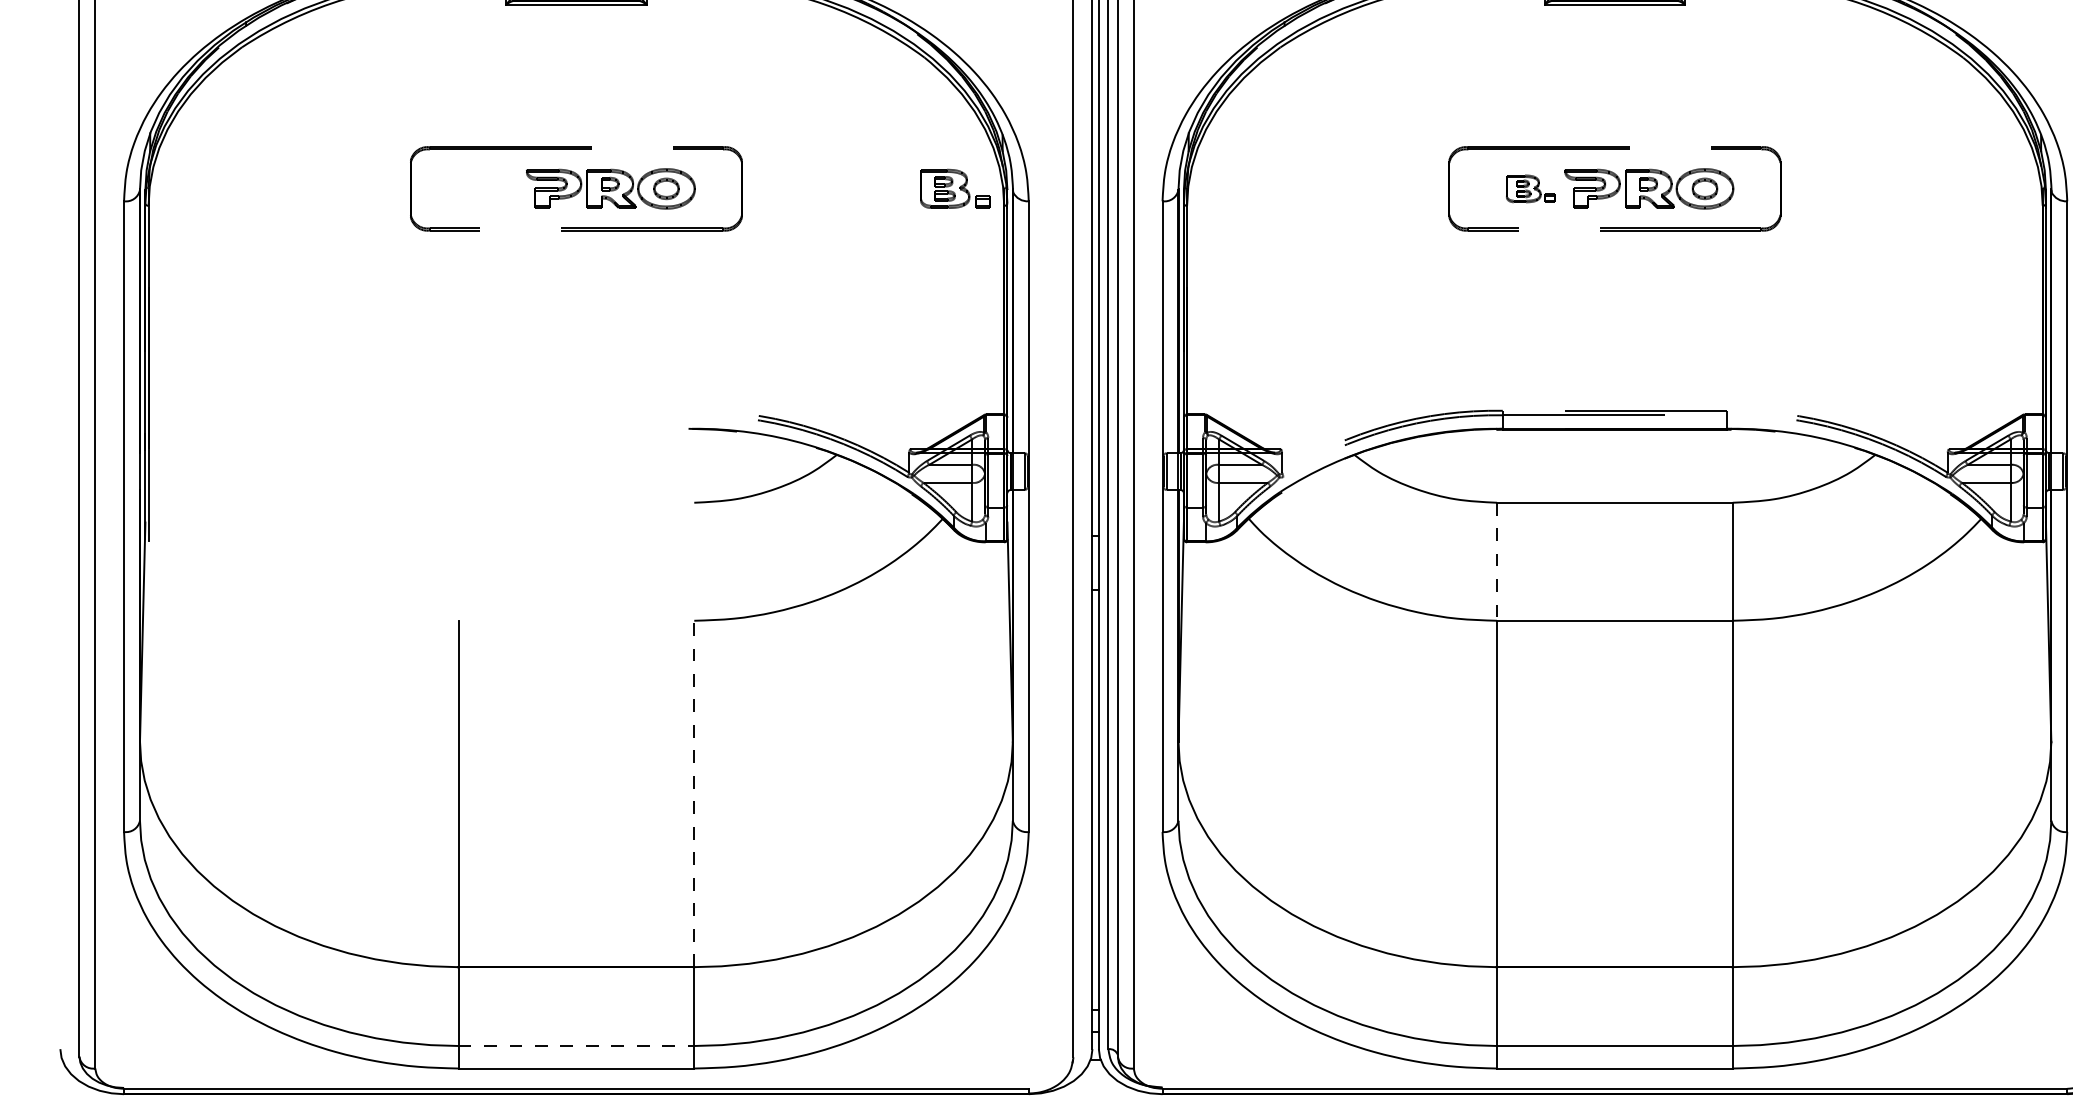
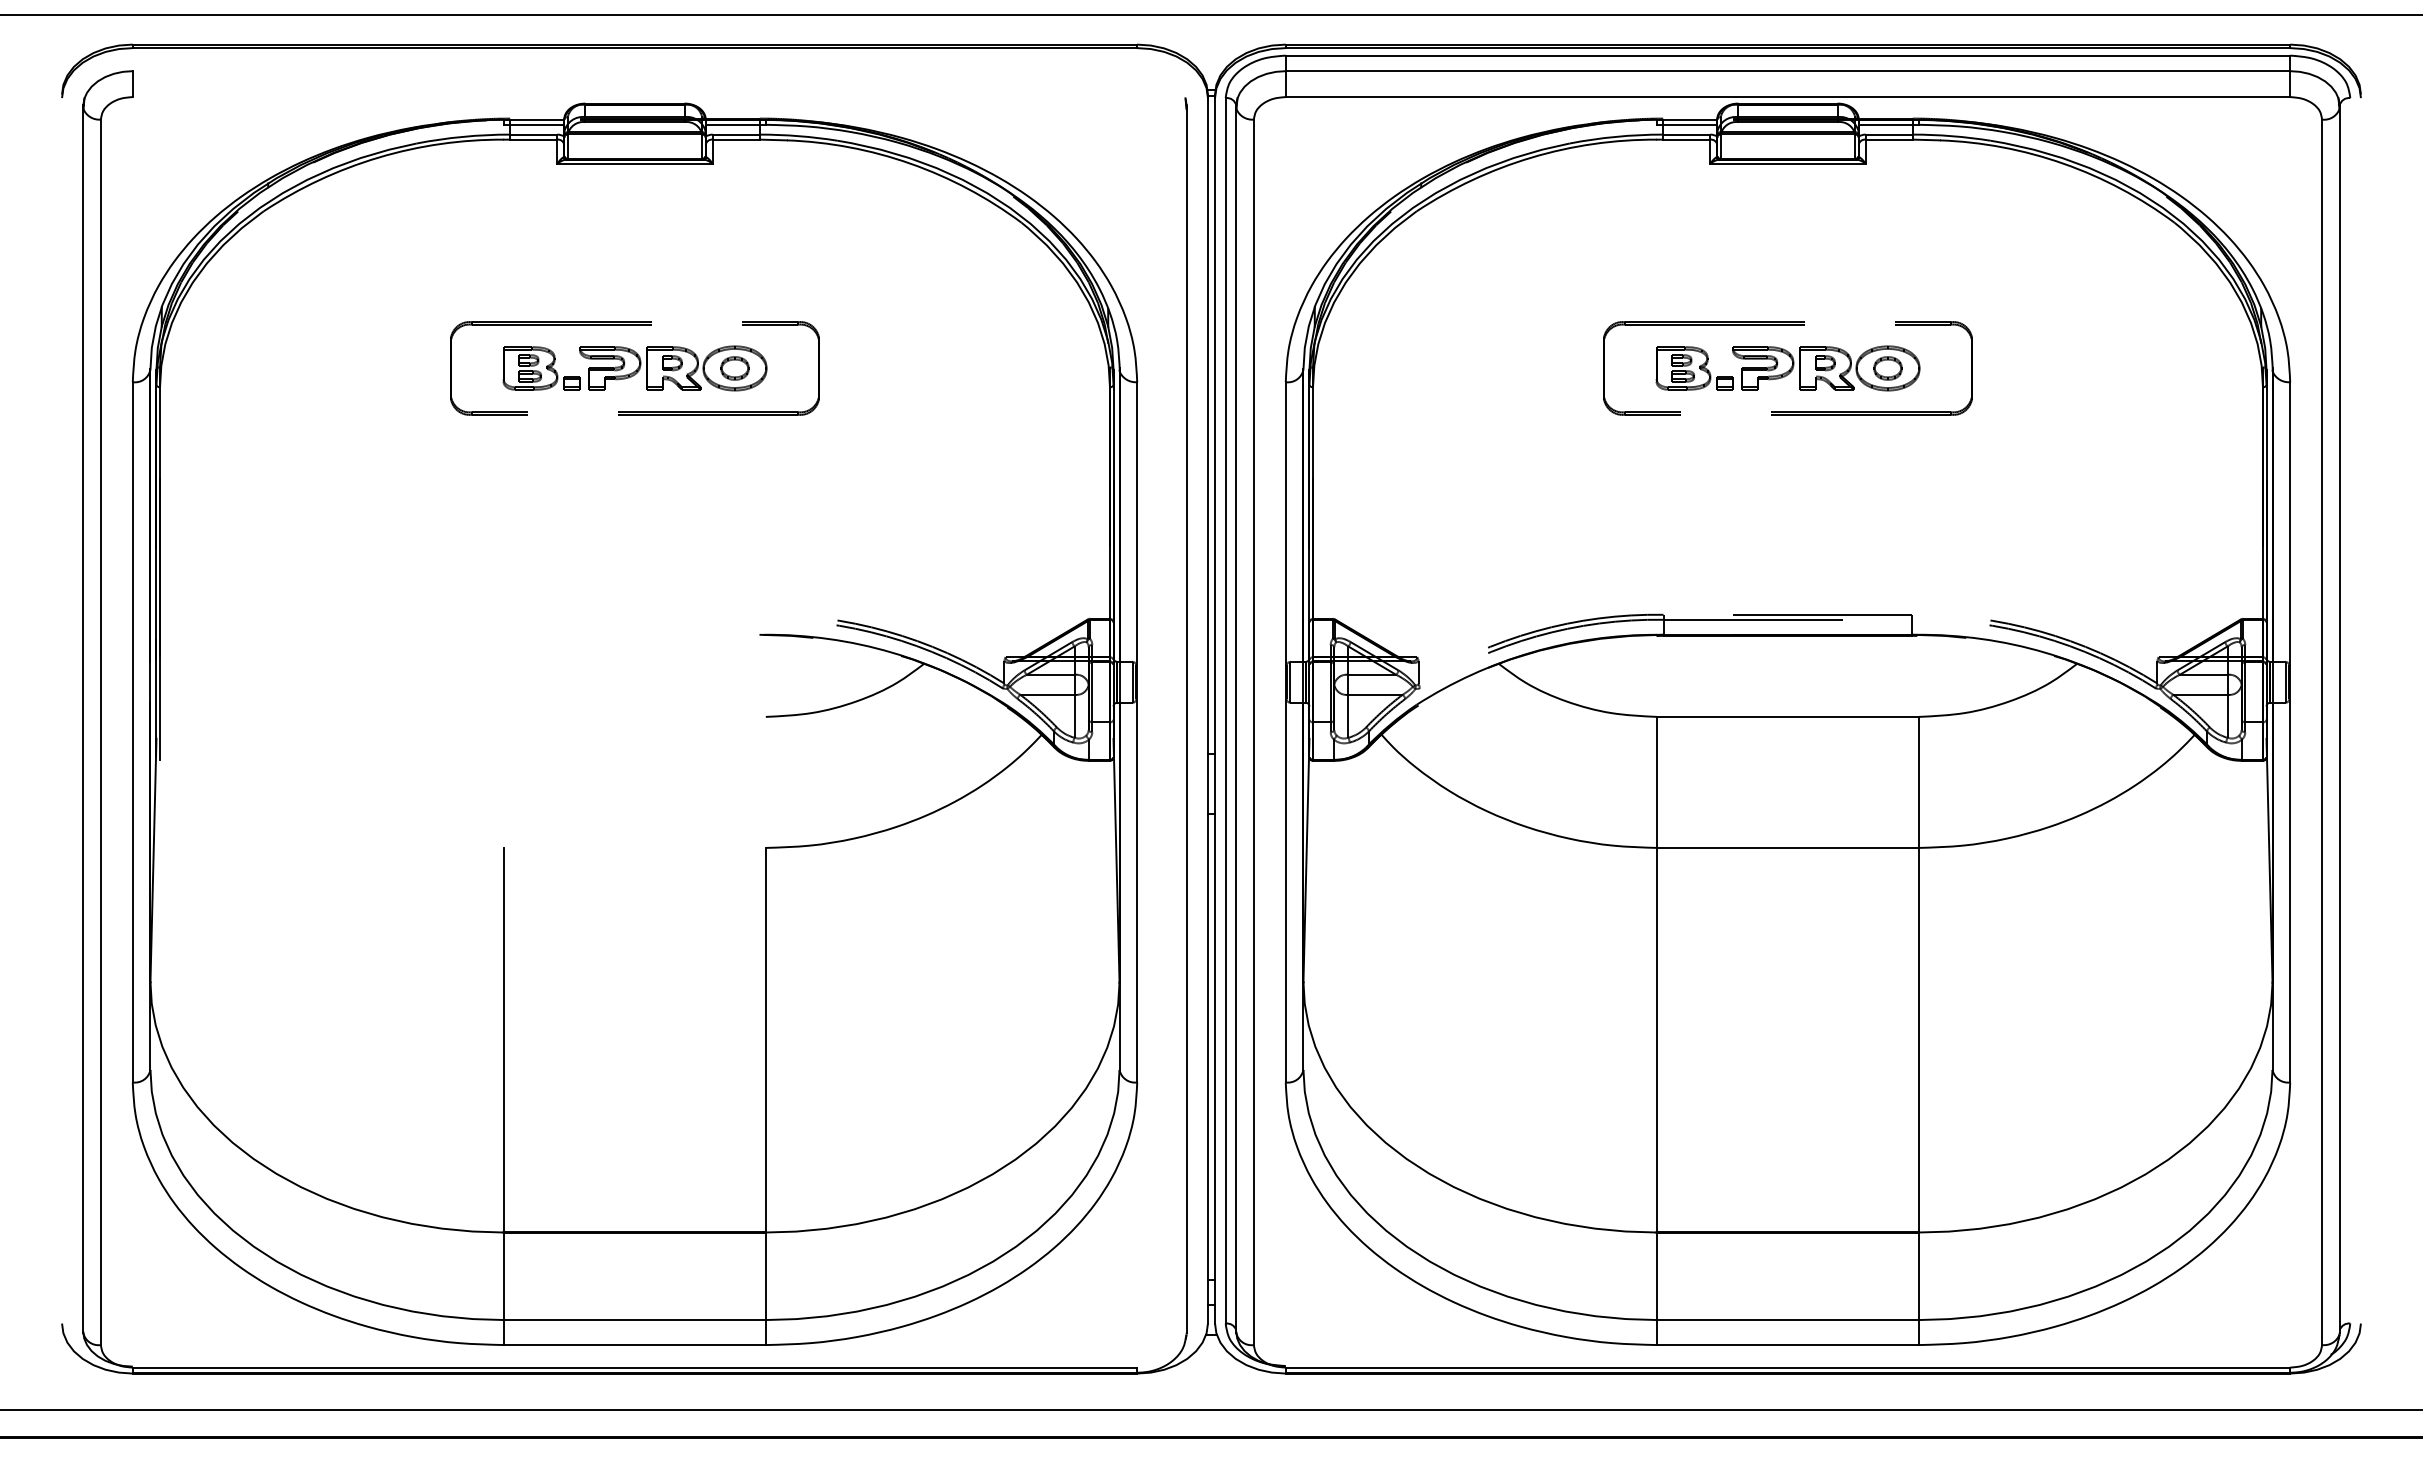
part: (955, 188) -> (541, 368), moved
part: (1530, 188) -> (1694, 368), size x1.43
line: (1497, 561) -> (1657, 782), dashed -> solid
line: (693, 793) -> (765, 1039), dashed -> solid
line: (576, 1046) -> (635, 1320), dashed -> solid

